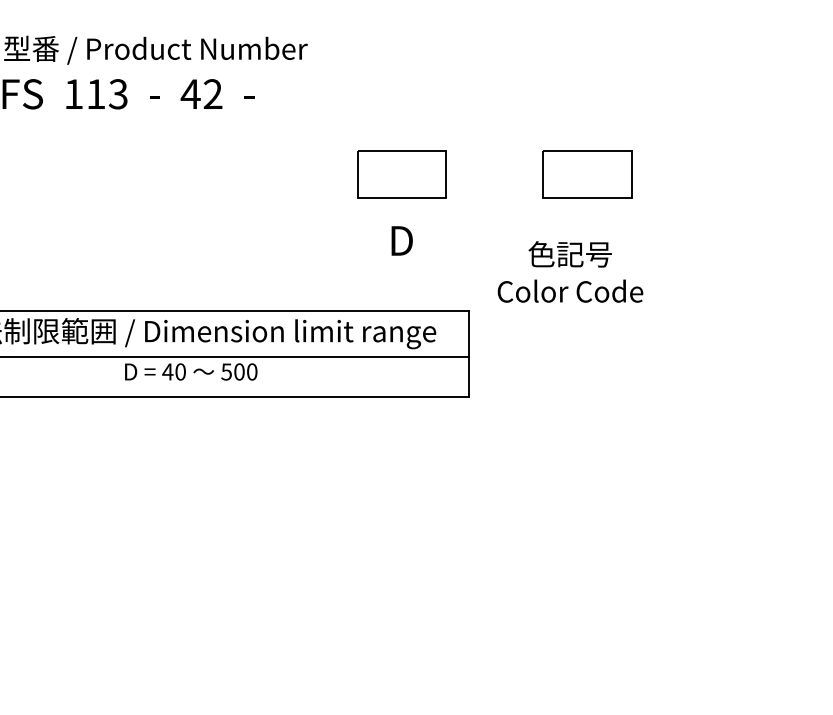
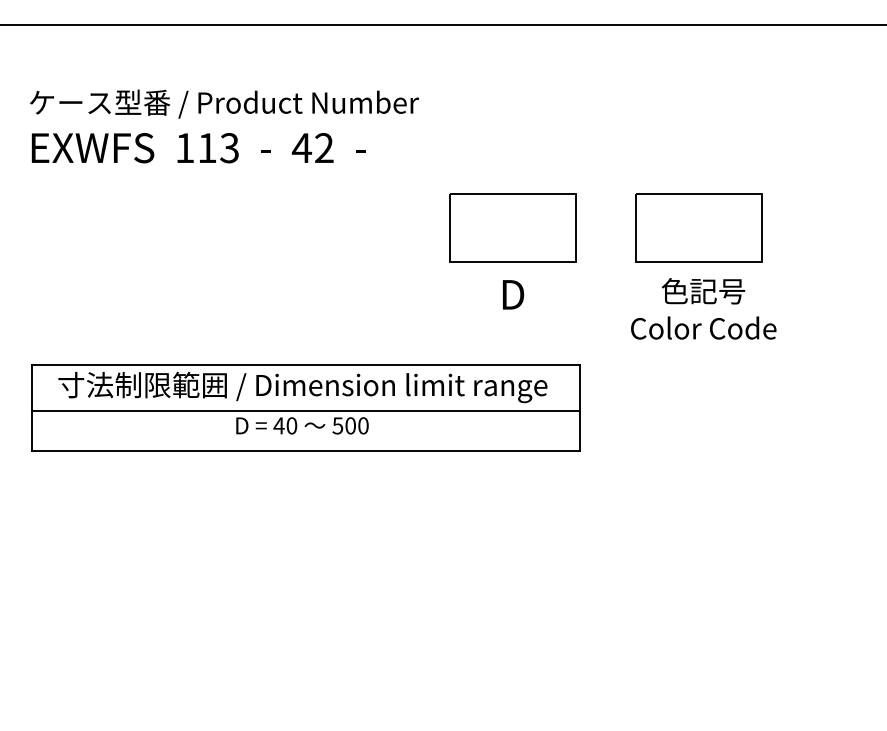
part: (401, 173) -> (512, 227), size x1.43
part: (587, 173) -> (698, 227), size x1.43
text: (570, 271) -> (703, 308), moved

